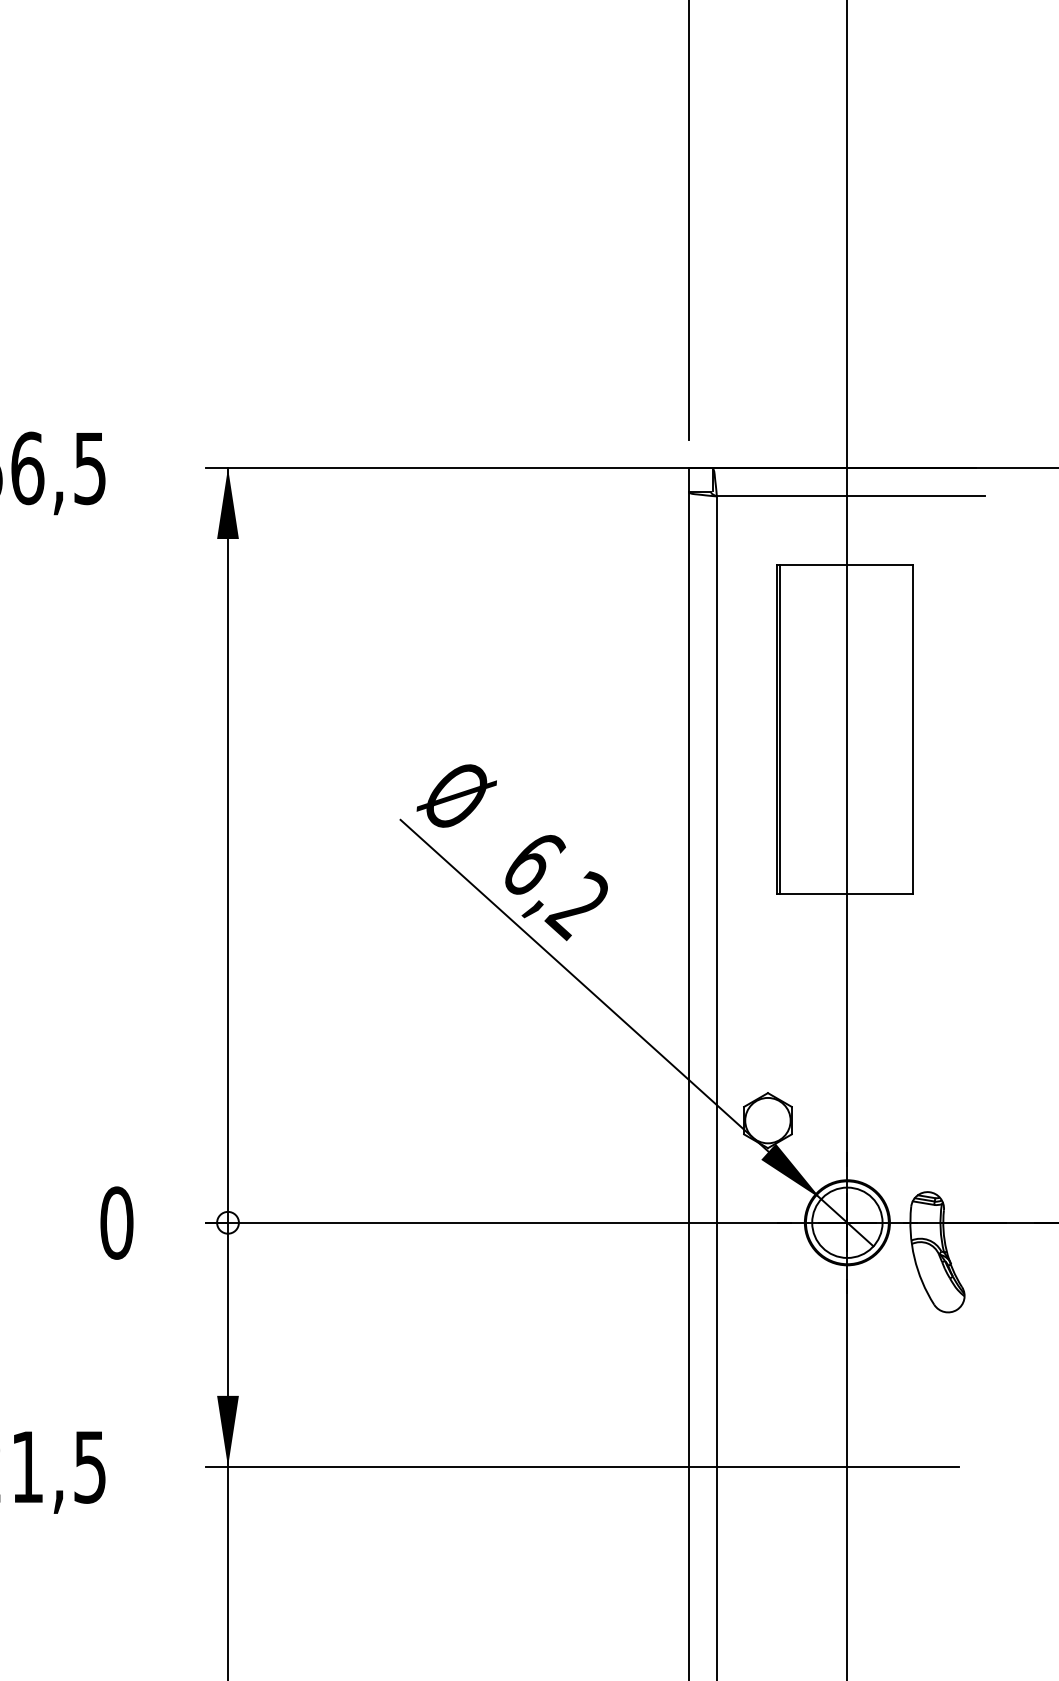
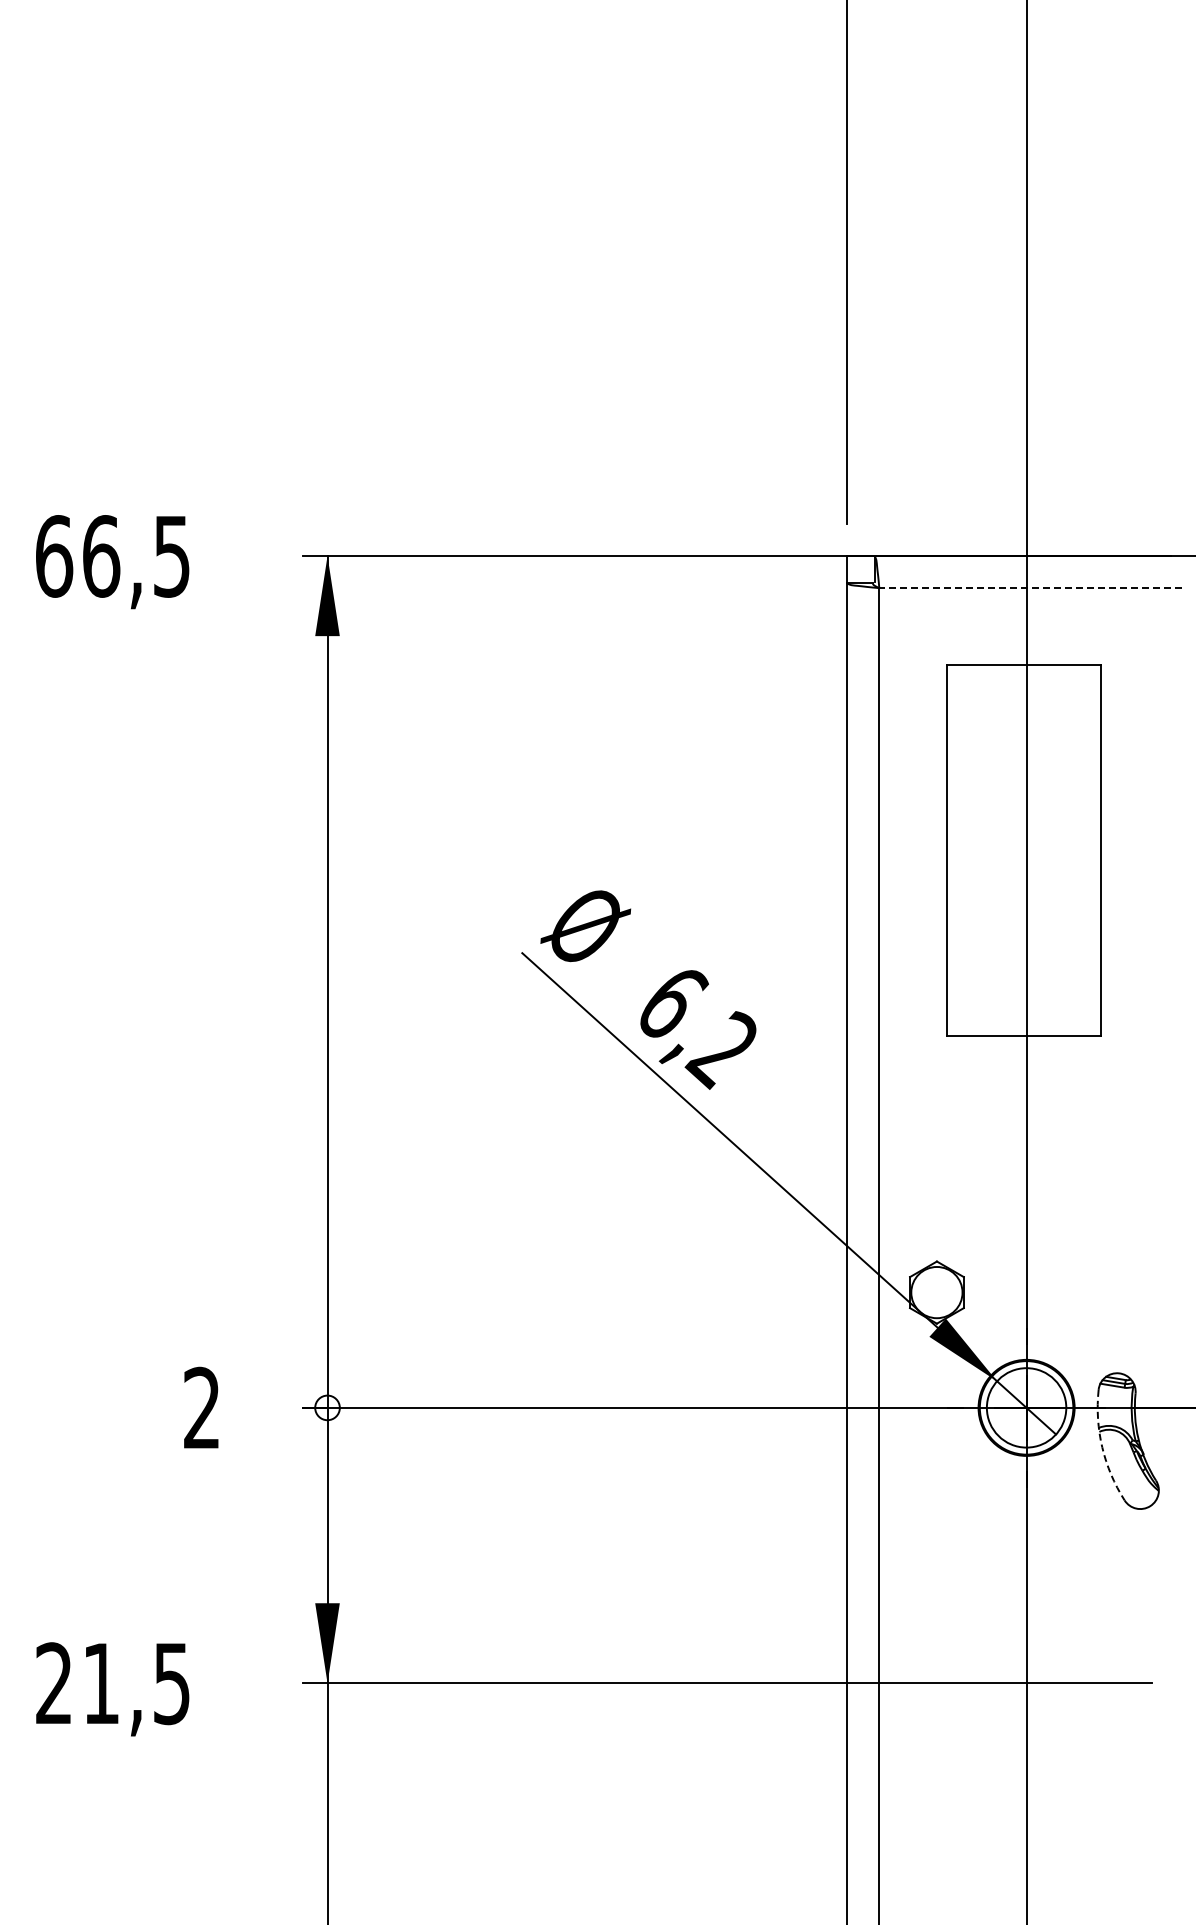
line: (850, 496) -> (1030, 588), solid -> dashed
line: (780, 728) -> (951, 850), removed
text: (116, 1222) -> (201, 1407), 0 -> 2
arc: (914, 1257) -> (1102, 1447), solid -> dashed

